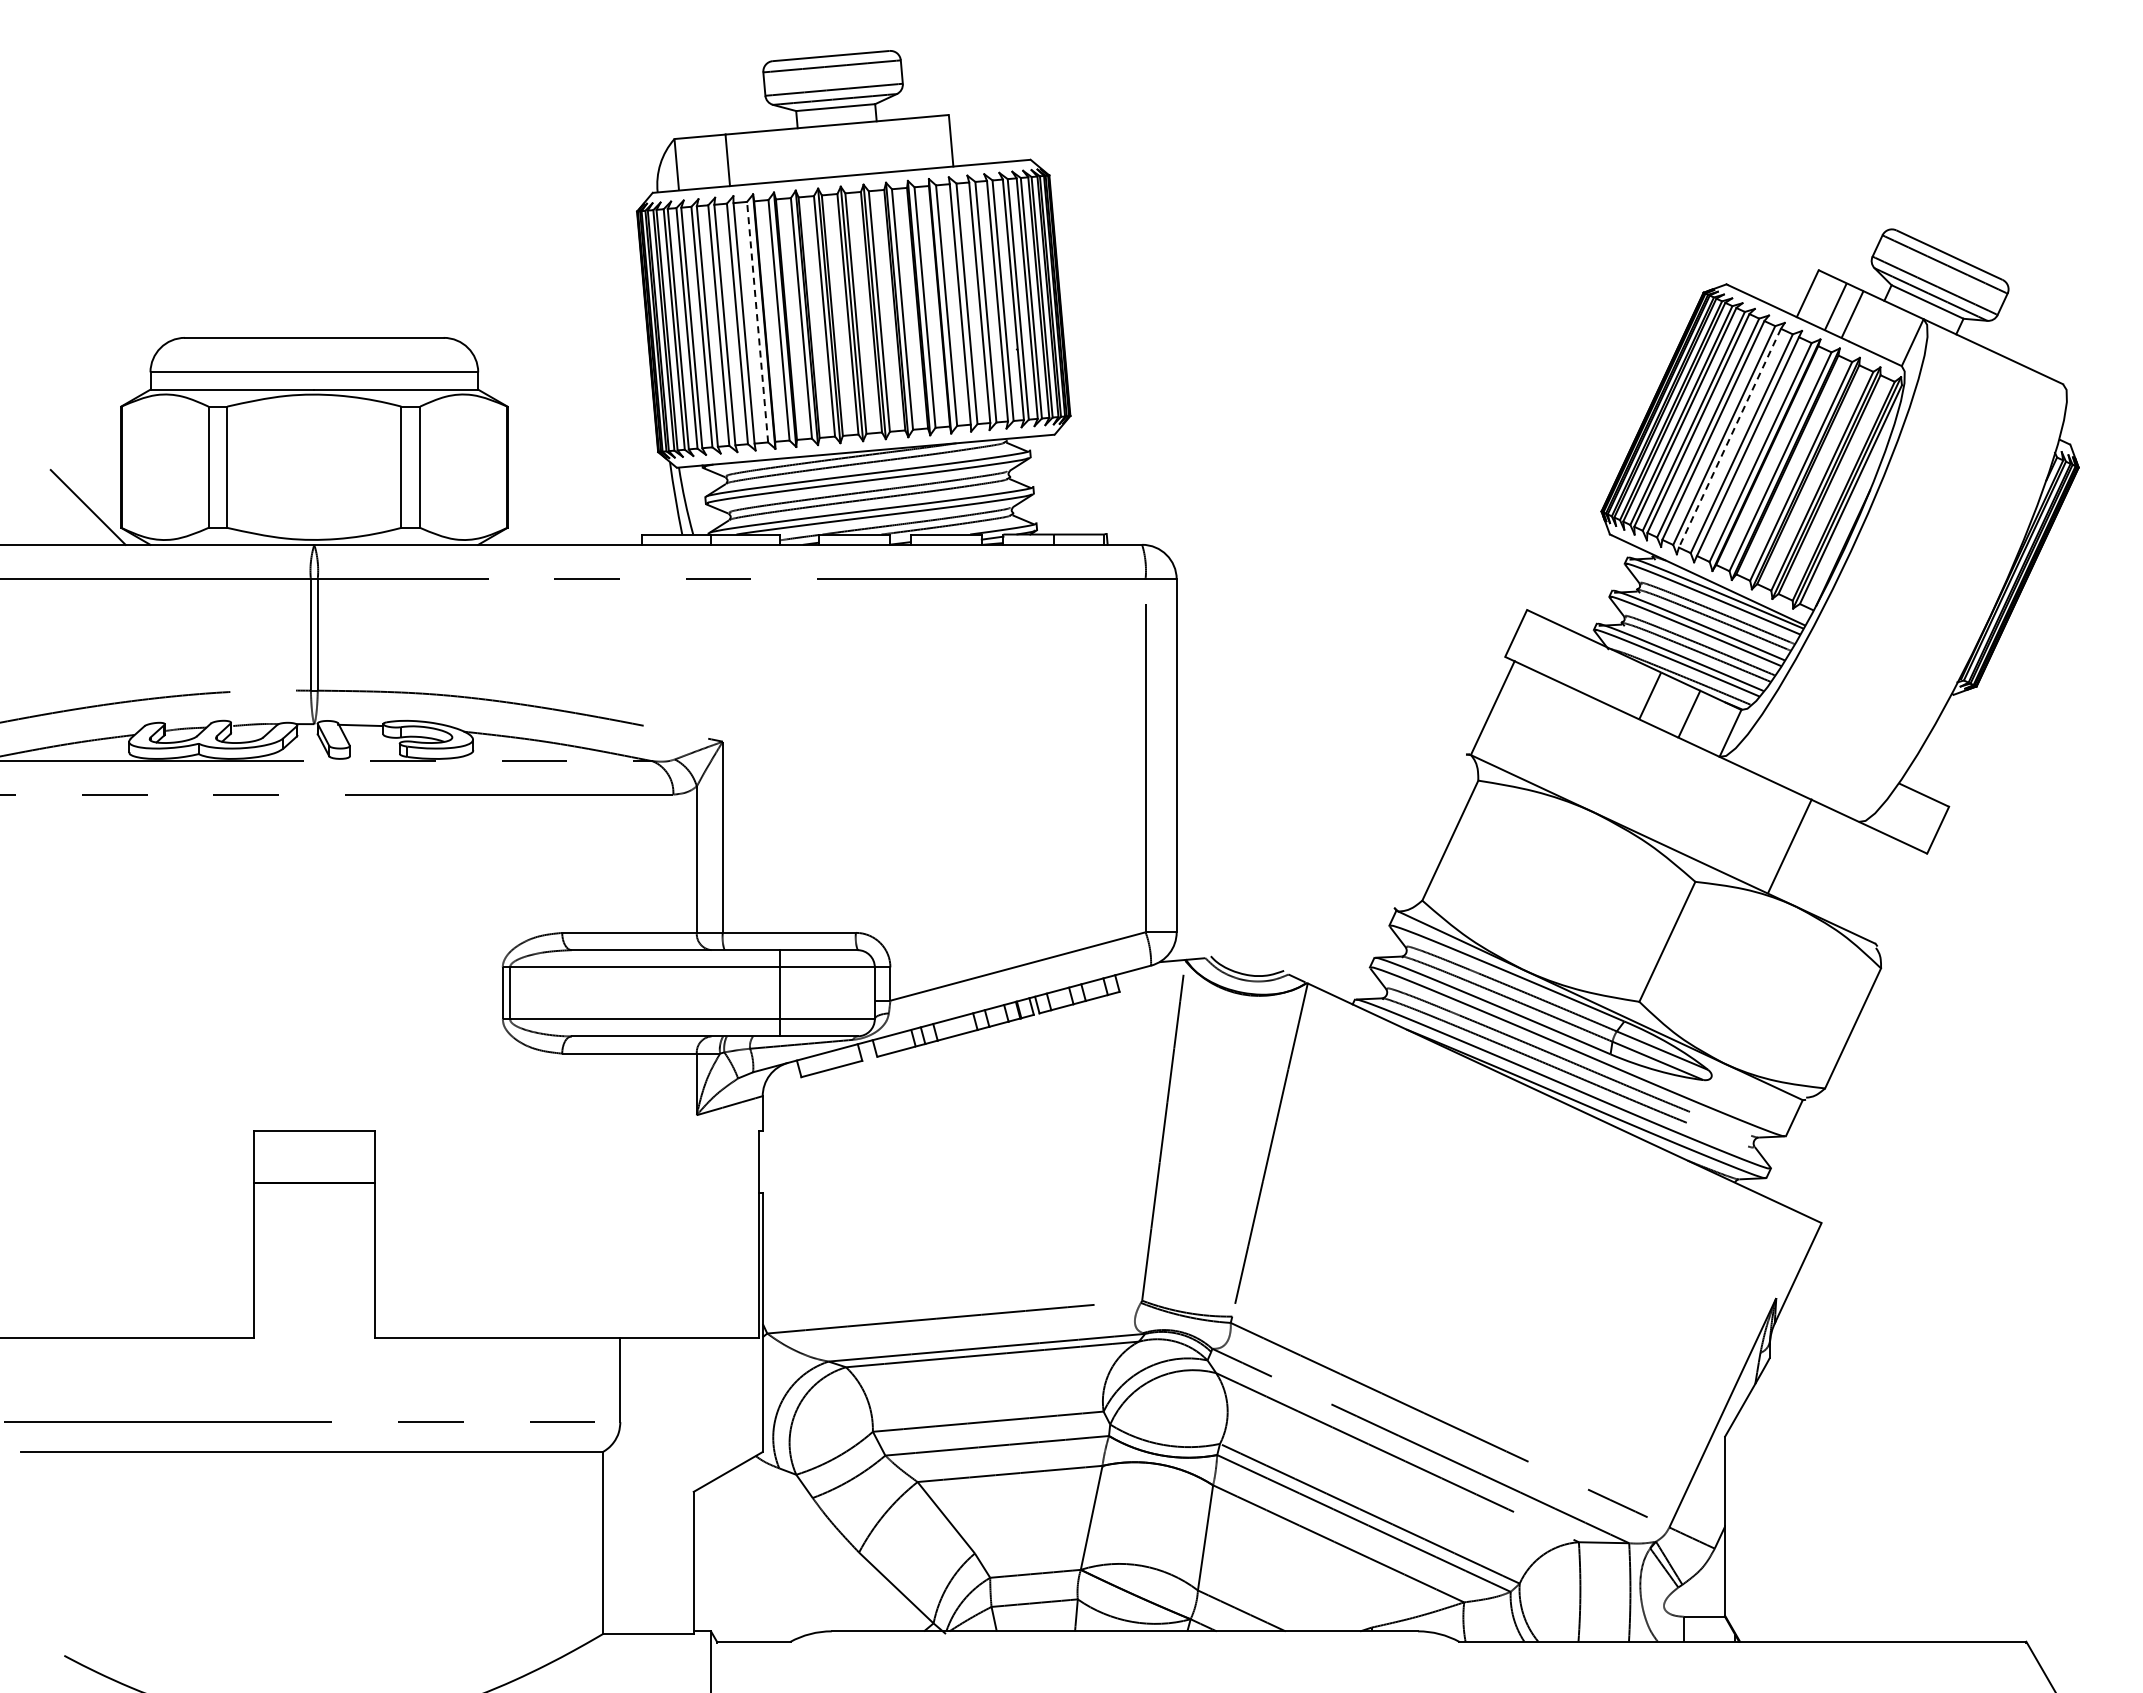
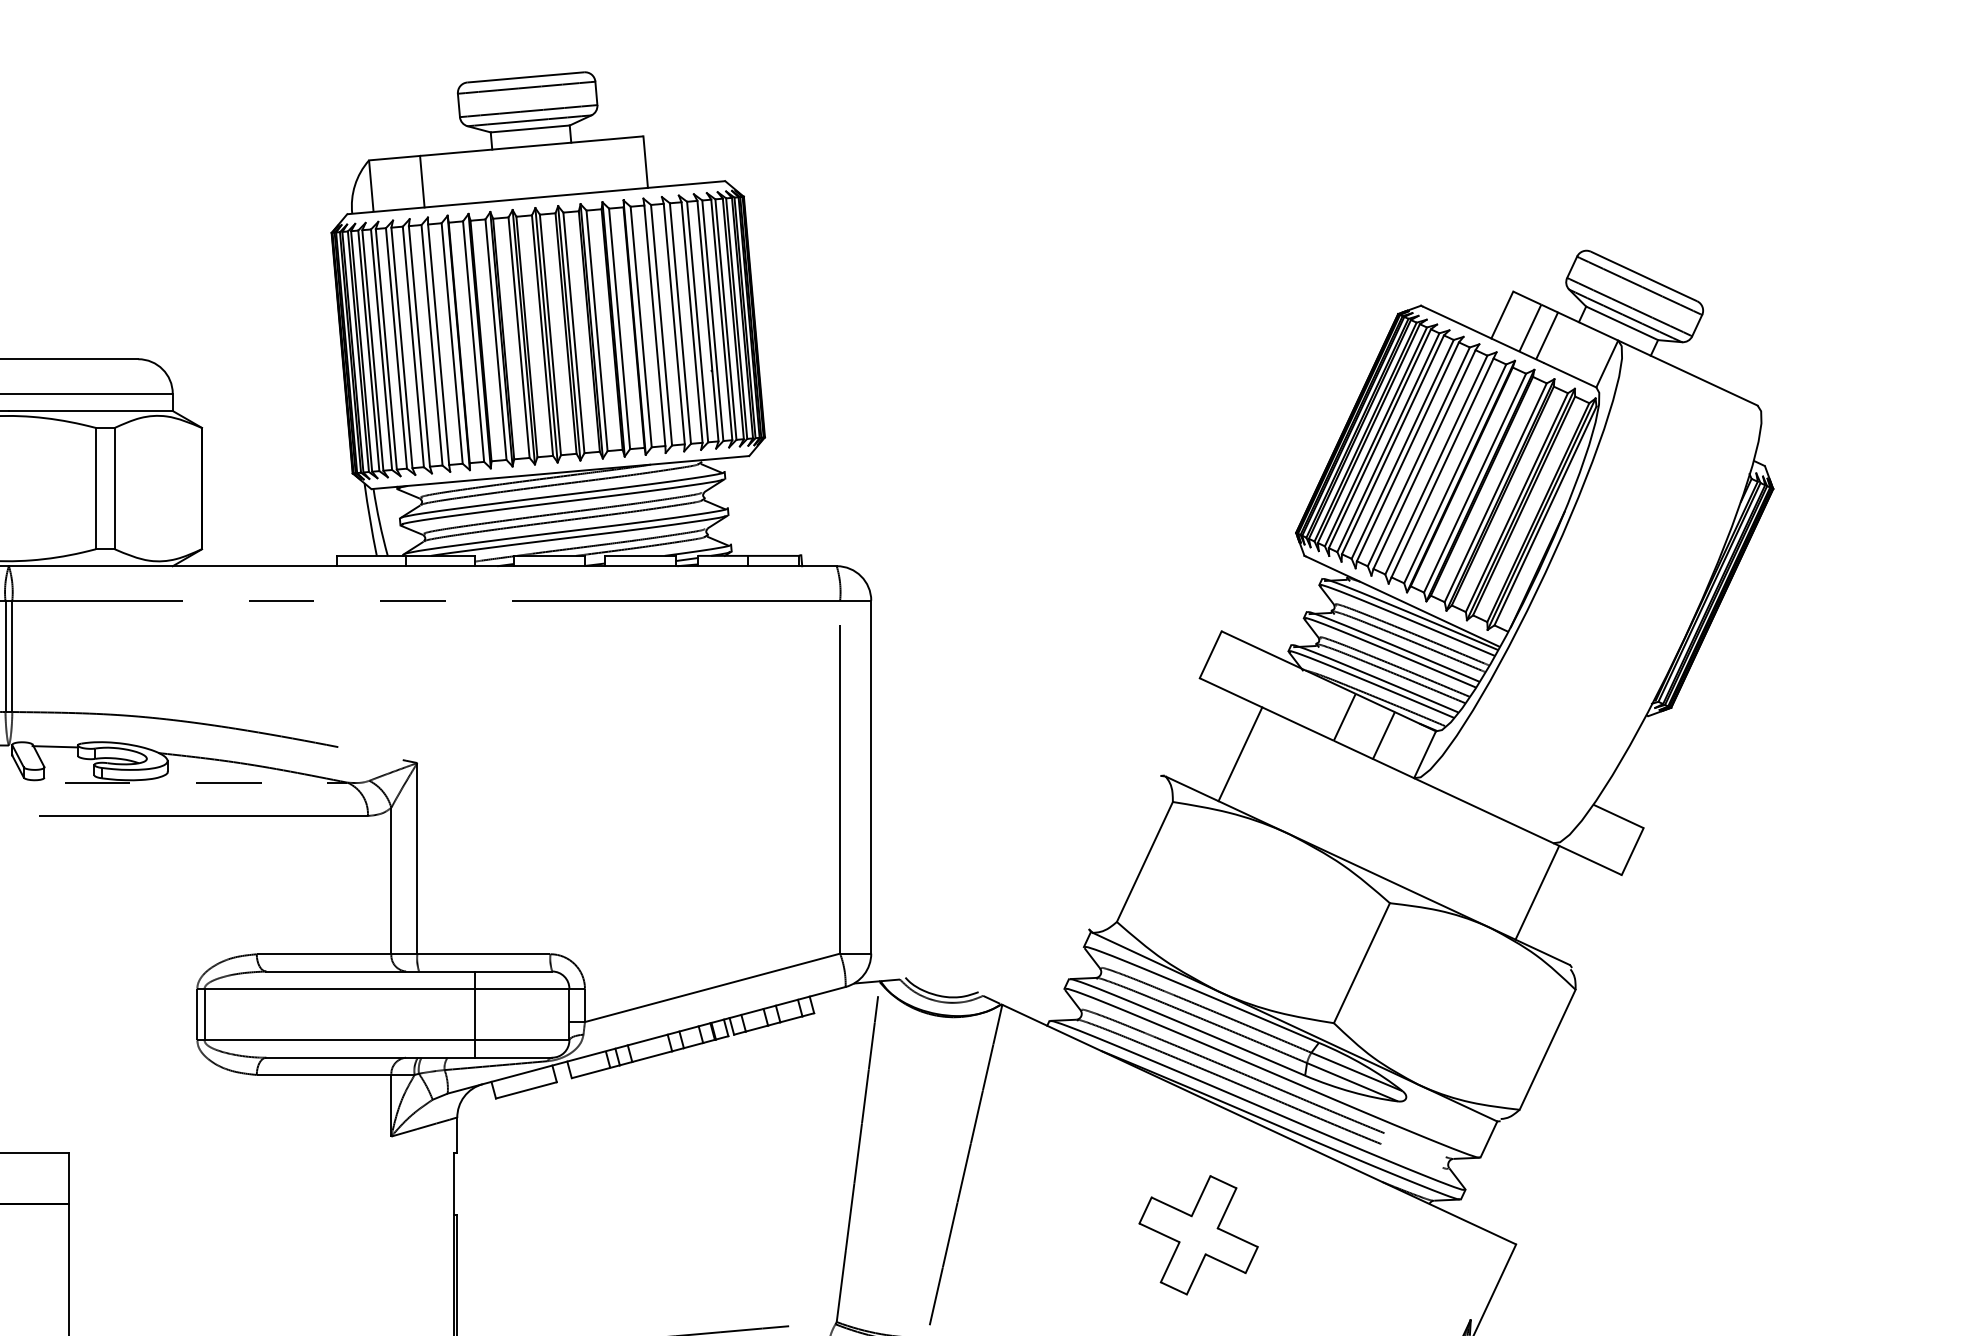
line: (757, 322) -> (452, 343), dashed -> solid
line: (1729, 438) -> (1424, 459), dashed -> solid
line: (1492, 707) -> (1240, 753), moved
line: (1789, 846) -> (1537, 892), moved
part: (1503, 1213) -> (1198, 1234), added

